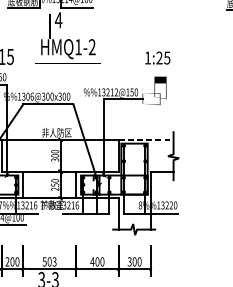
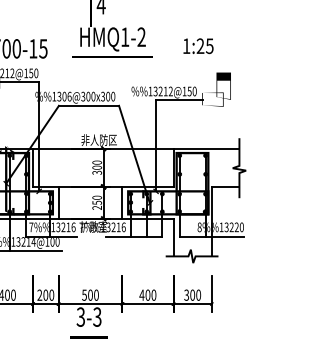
text: (157, 58) -> (198, 46), moved
line: (146, 139) -> (206, 148), dashed -> solid
text: (54, 261) -> (96, 294), 503 -> 500

